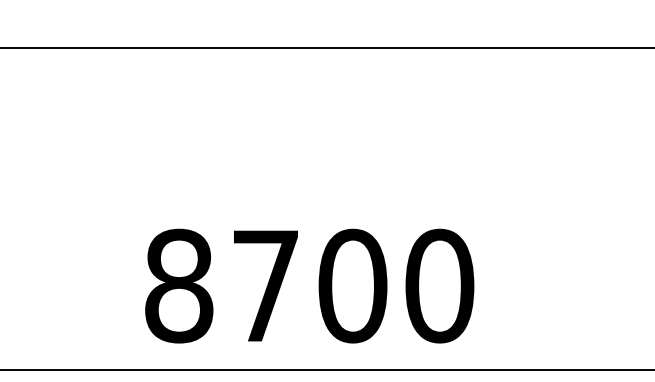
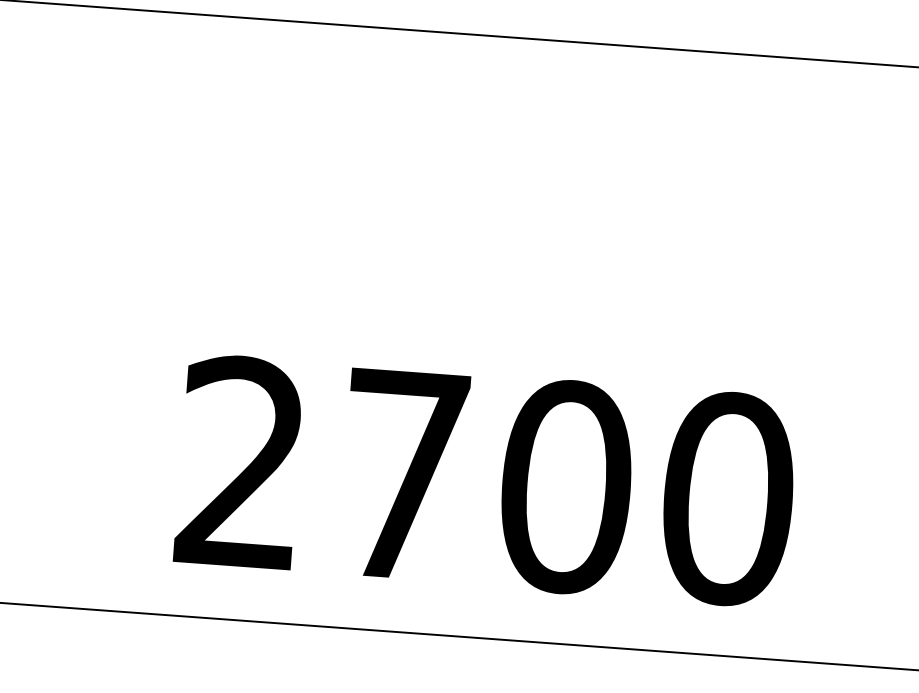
text: (179, 285) -> (243, 462), 8700 -> 2700

